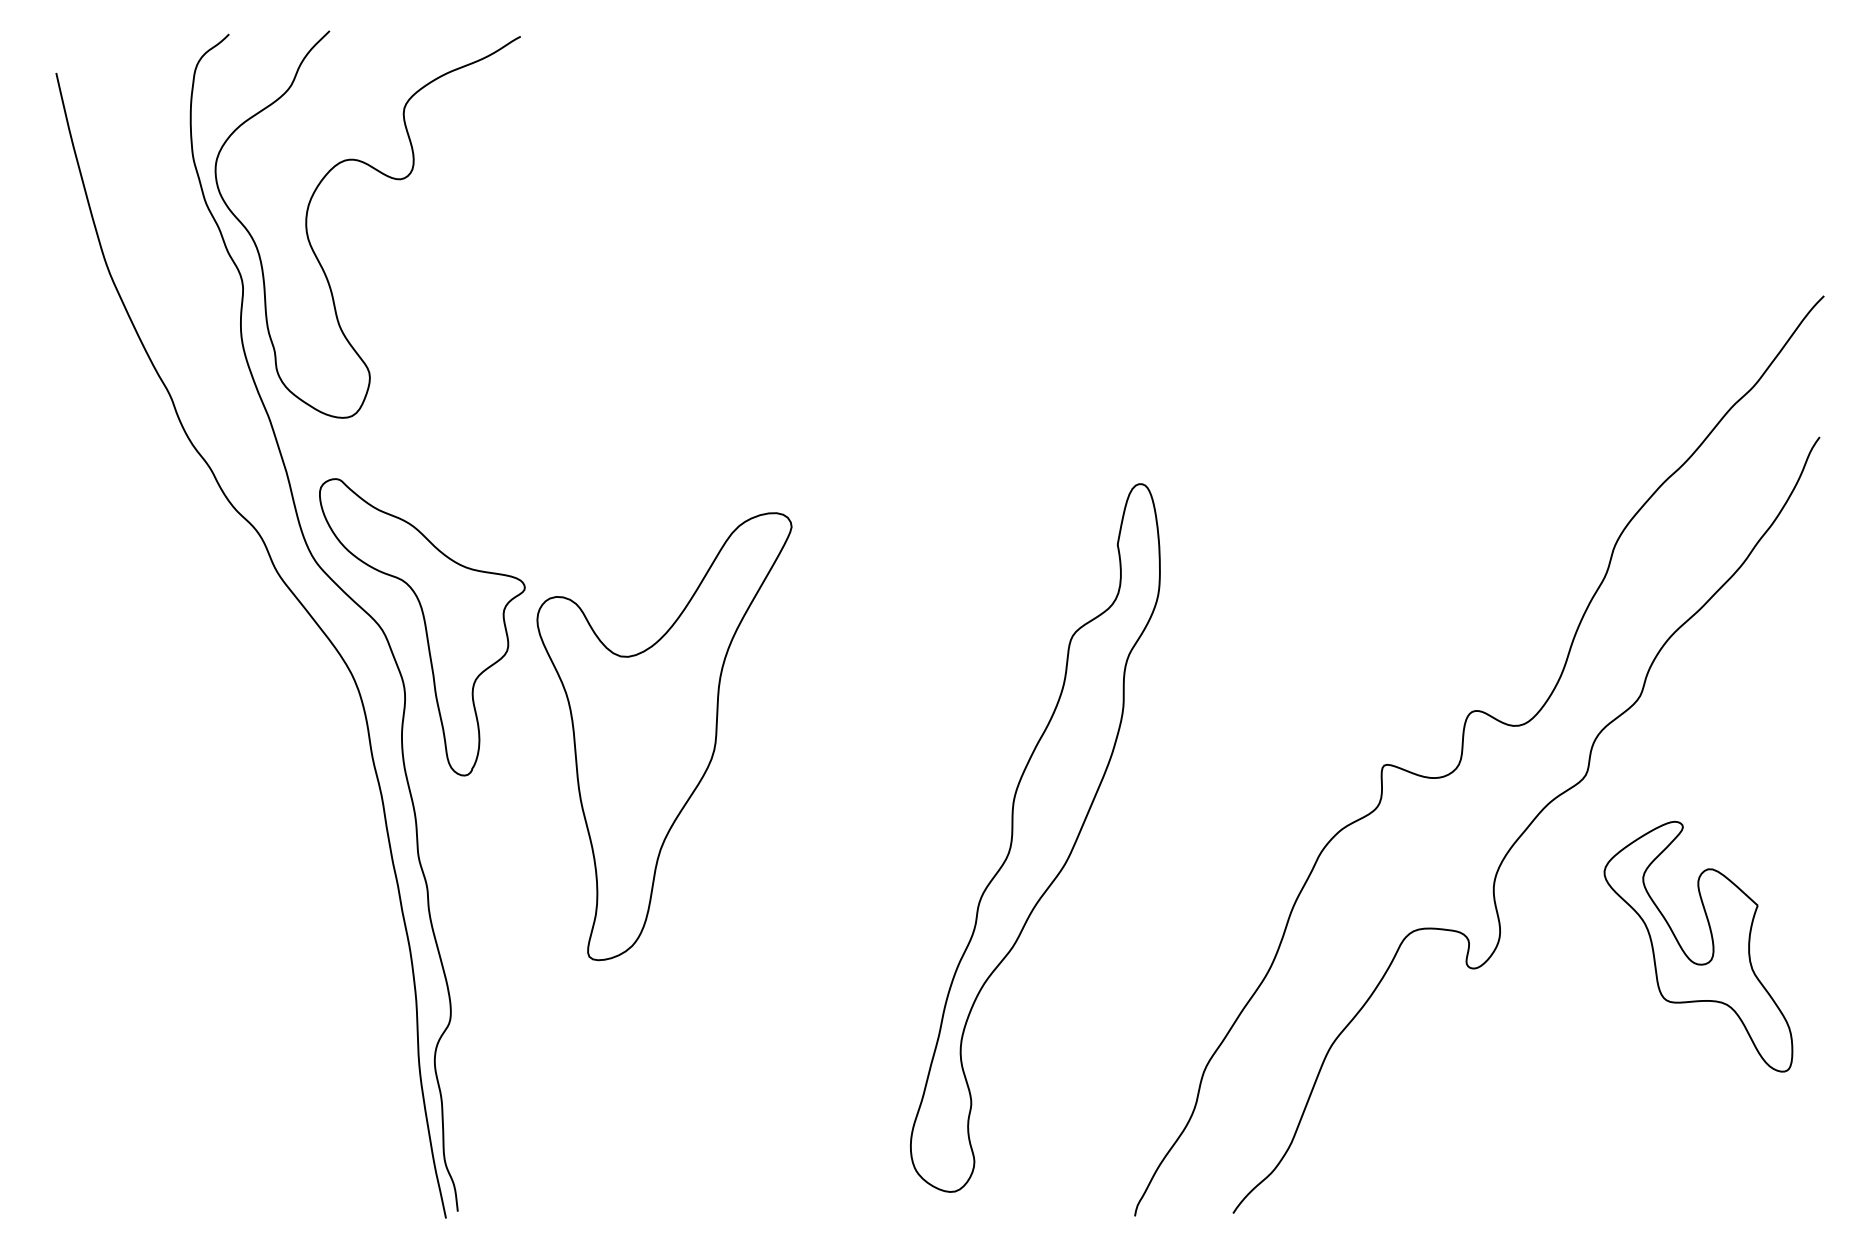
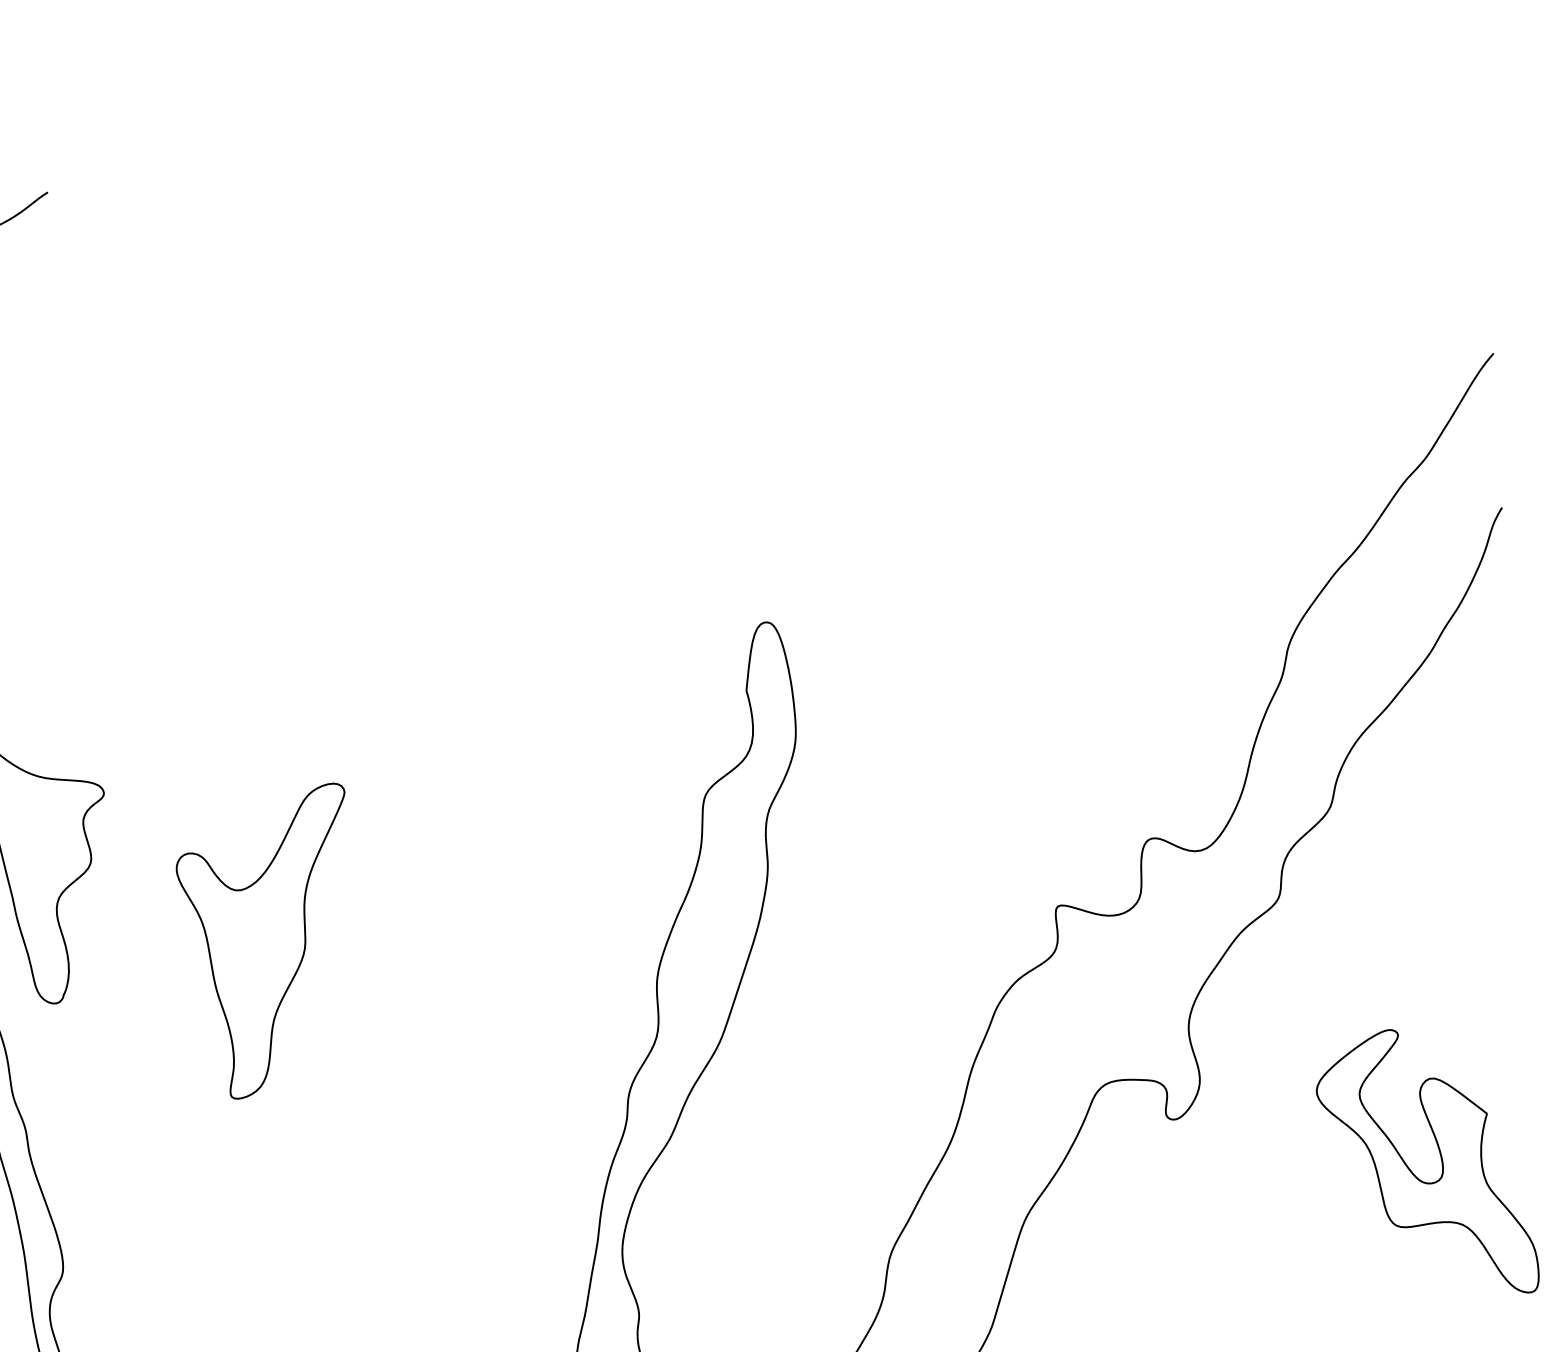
part: (664, 736) -> (270, 942), size x0.62
part: (1712, 946) -> (1441, 1162), moved

